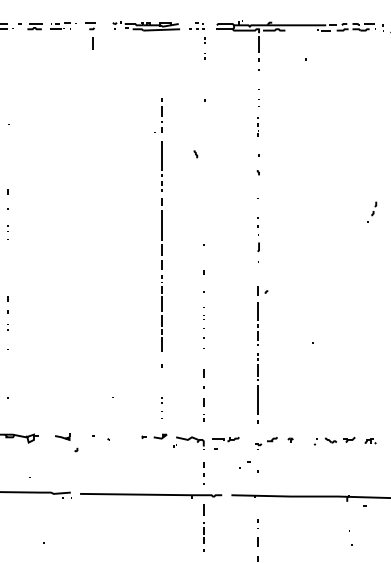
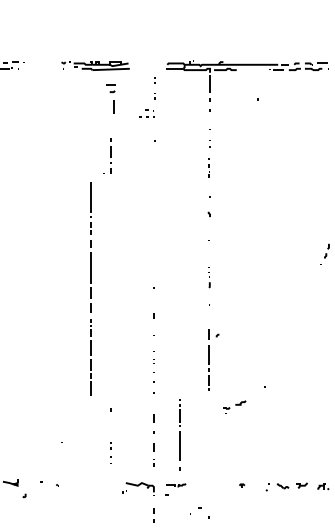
part: (196, 25) -> (146, 112), moved
part: (90, 35) -> (110, 98), moved
curve: (195, 154) -> (145, 195), removed
part: (258, 234) -> (209, 277), size x0.6
line: (161, 246) -> (90, 289), moved
line: (257, 388) -> (180, 434), moved
part: (154, 436) -> (103, 482), removed
part: (225, 439) -> (175, 485), size x0.7
part: (266, 443) -> (234, 407), moved

